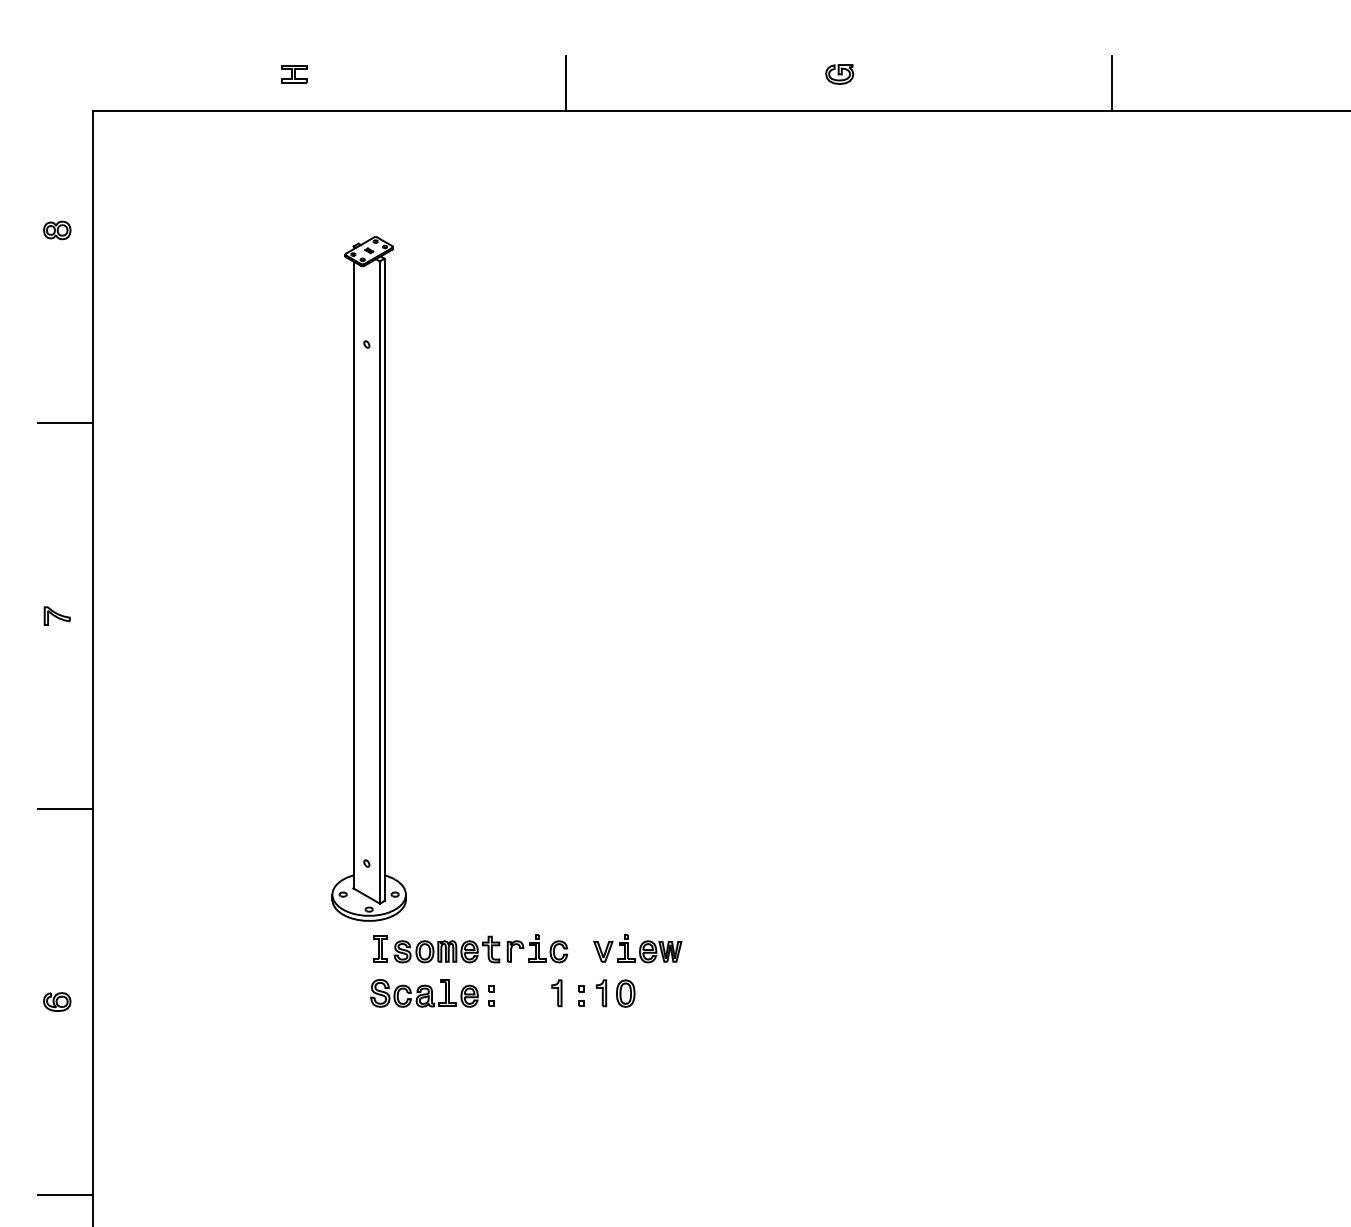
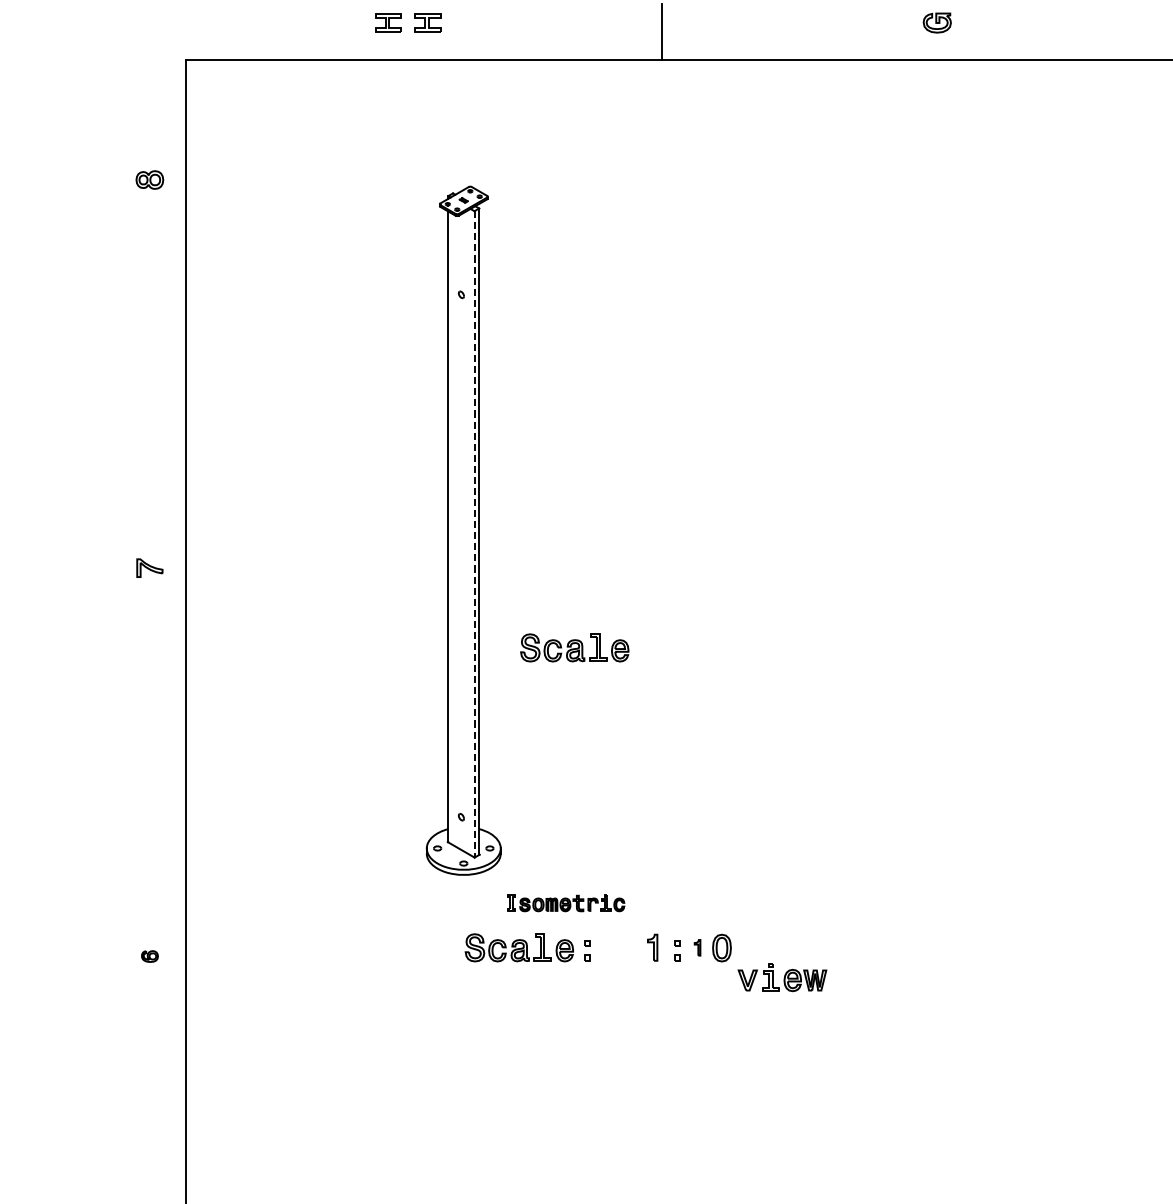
part: (333, 74) -> (427, 23), added
line: (65, 423) -> (158, 374), removed
line: (379, 583) -> (474, 535), solid -> dashed
part: (479, 695) -> (574, 648), added
line: (65, 809) -> (158, 762), removed
part: (470, 948) -> (565, 902), size x0.6
part: (637, 948) -> (782, 977), moved
part: (601, 993) -> (697, 947), size x0.6
part: (57, 1001) -> (150, 956), size x0.6
line: (65, 1195) -> (158, 1151), removed

